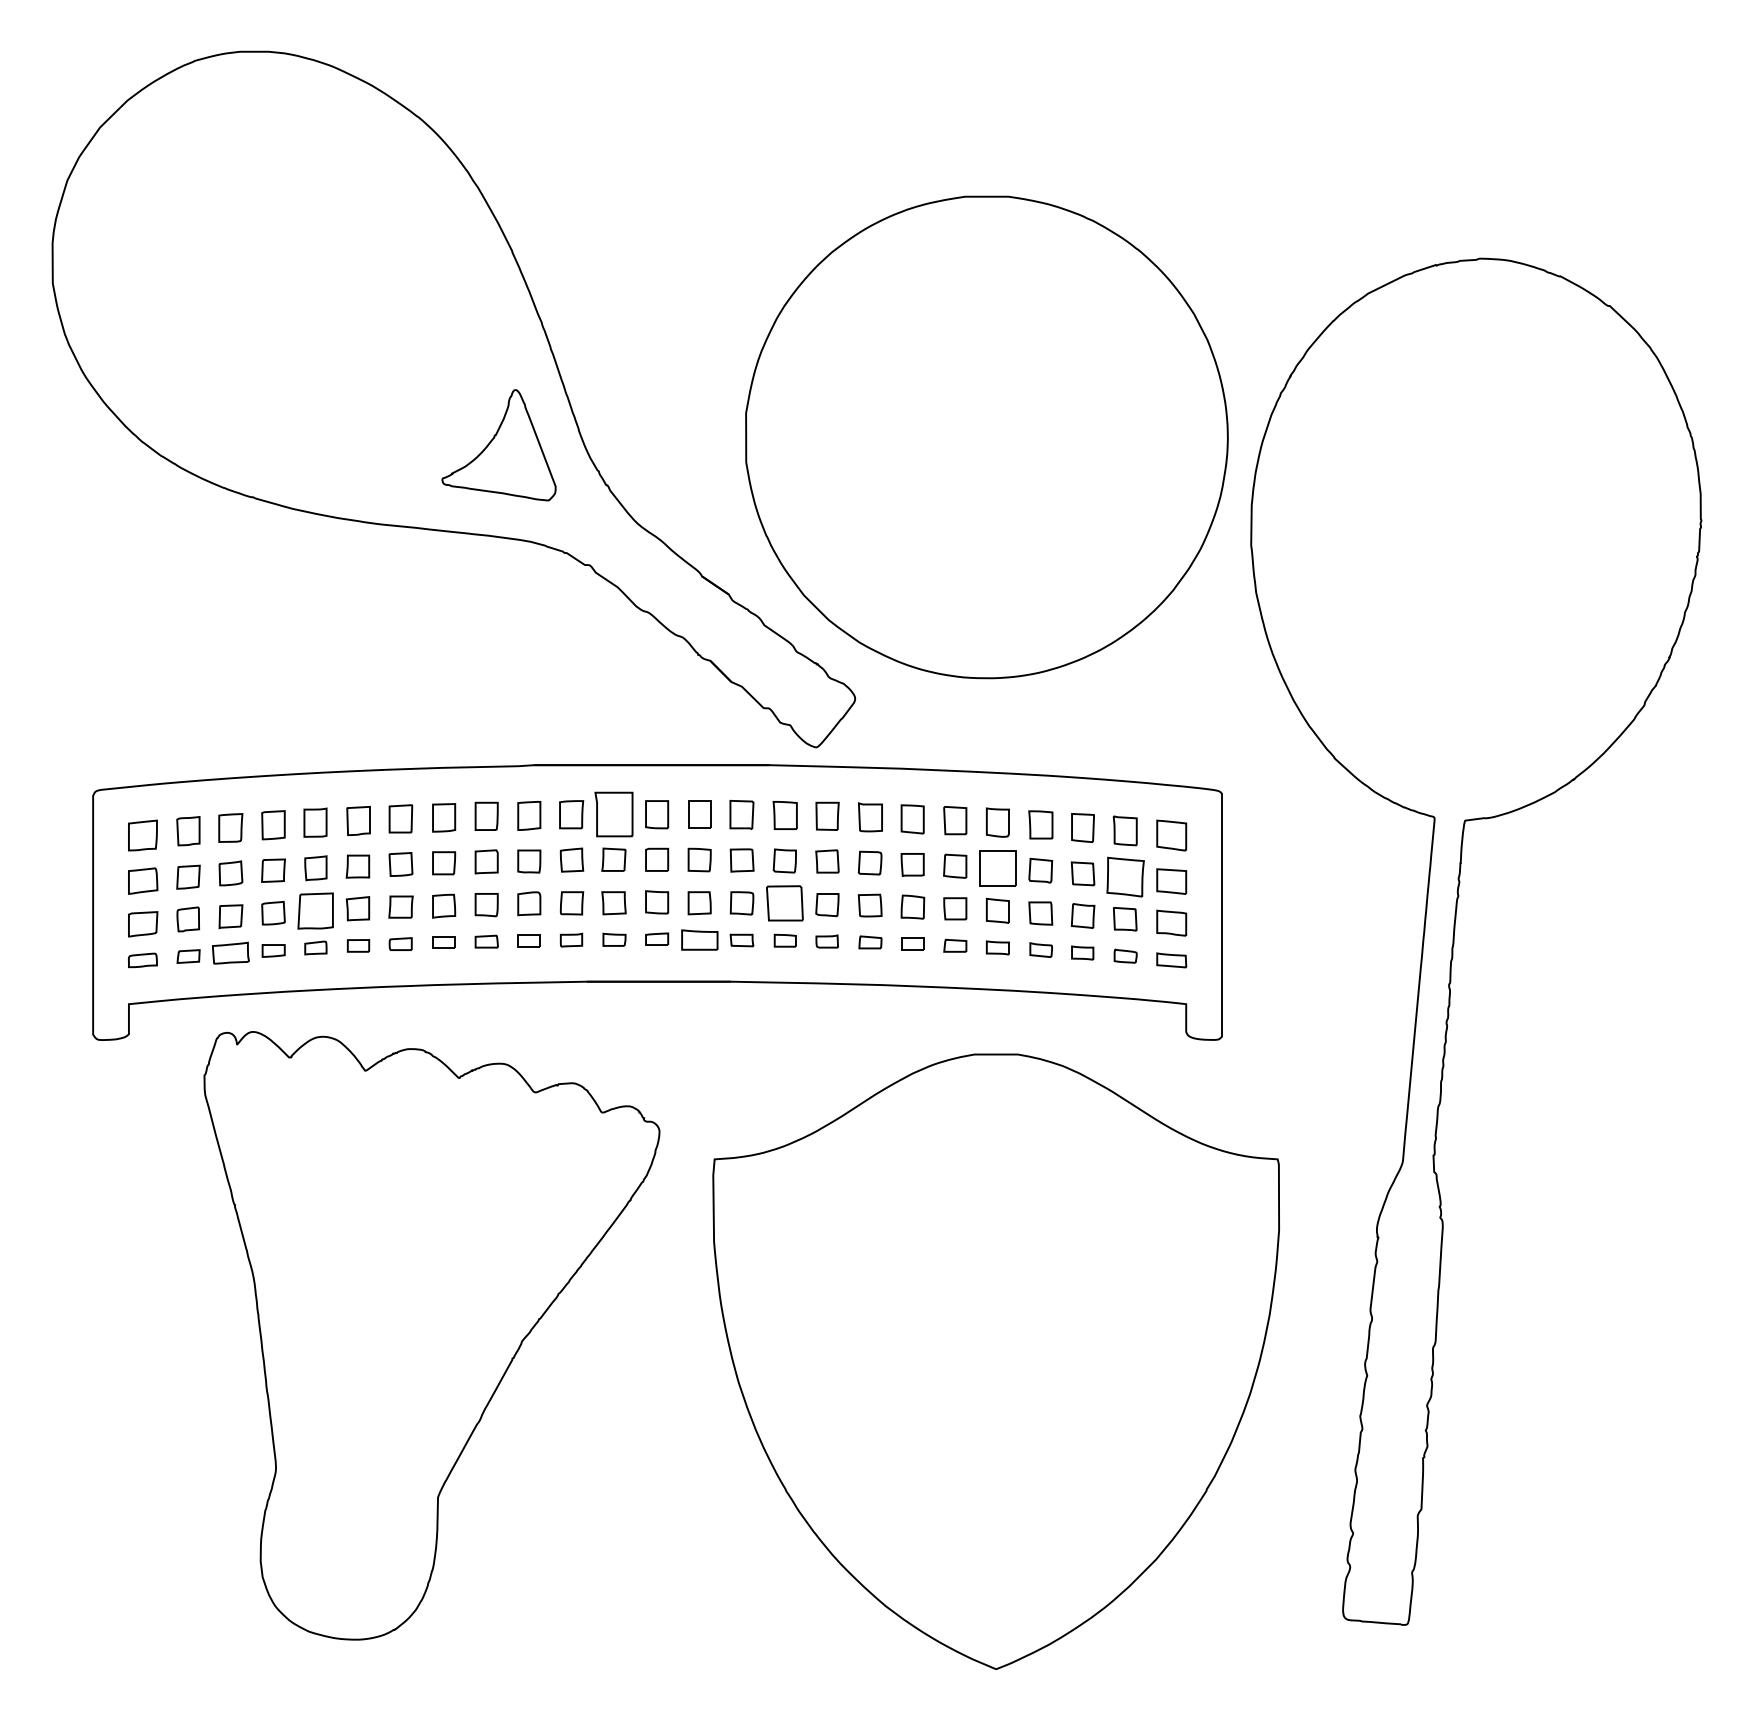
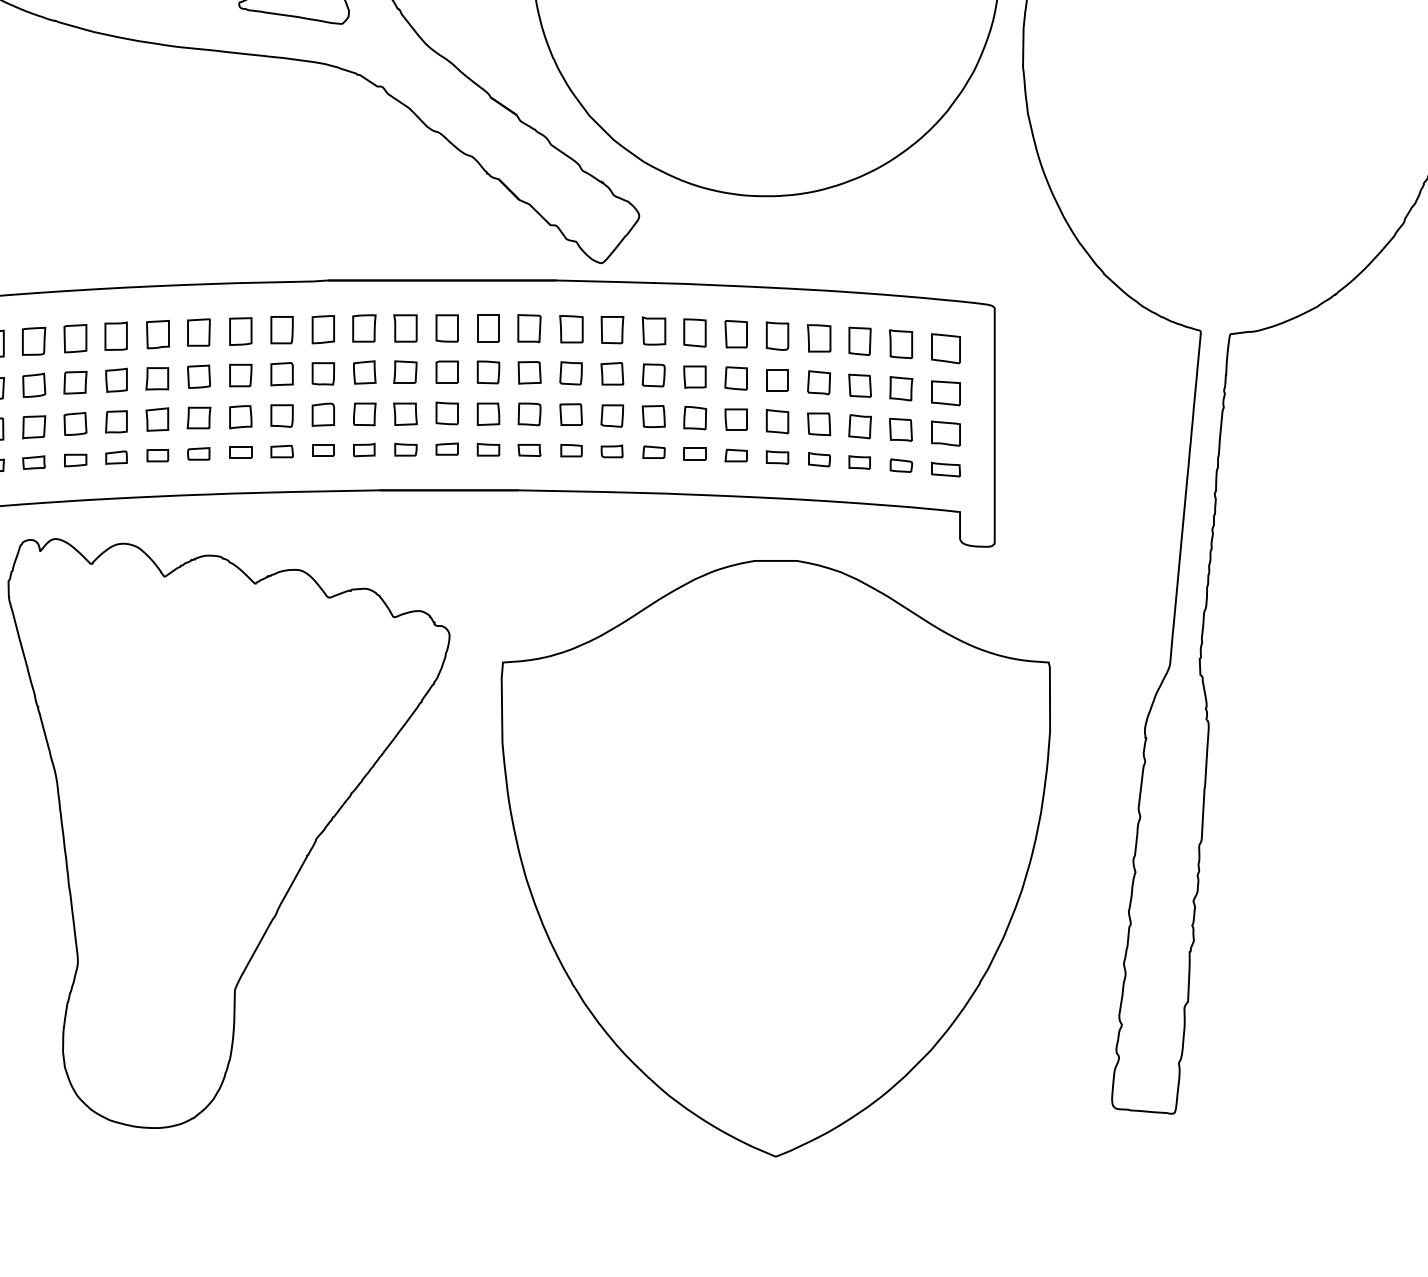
part: (613, 814) -> (404, 328), size x0.62
part: (997, 867) -> (777, 379), size x0.62
part: (1125, 876) -> (901, 388), size x0.62
part: (784, 903) -> (570, 414), size x0.62
part: (315, 910) -> (116, 421), size x0.62
part: (699, 939) -> (488, 449), size x0.62
part: (230, 952) -> (33, 462), size x0.62

